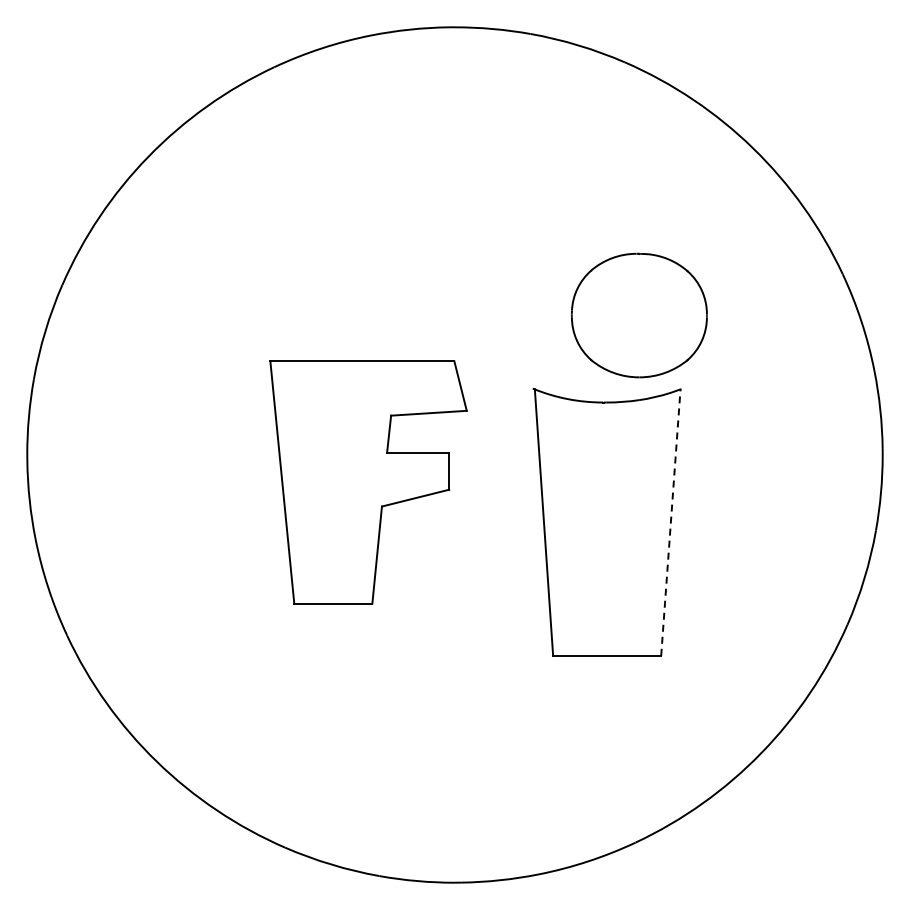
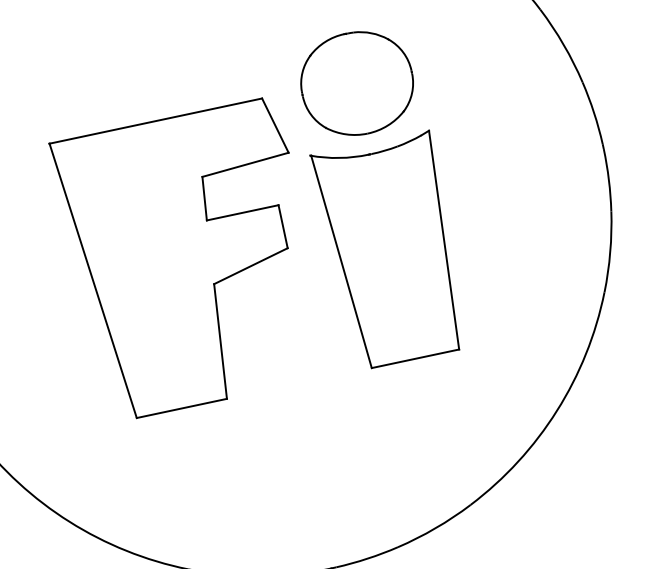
part: (639, 315) -> (357, 83), moved
part: (368, 482) -> (192, 259), size x1.43
line: (670, 522) -> (443, 240), dashed -> solid

